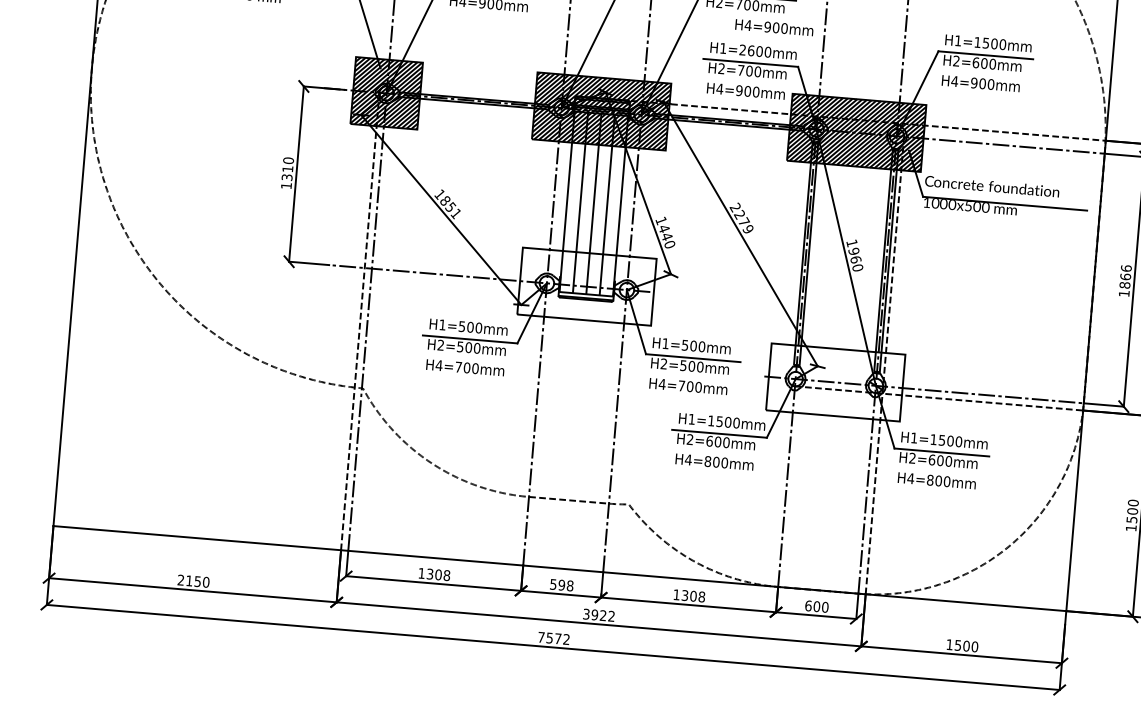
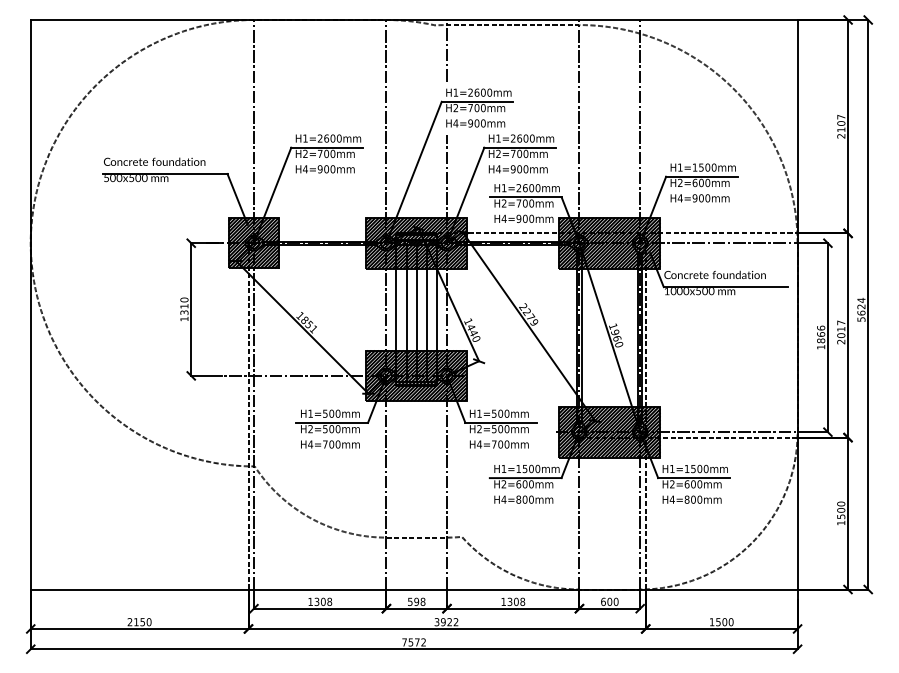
text: (773, 27) -> (517, 169), moved
hatch: (586, 286) -> (416, 375), added
hatch: (835, 381) -> (609, 431), added

